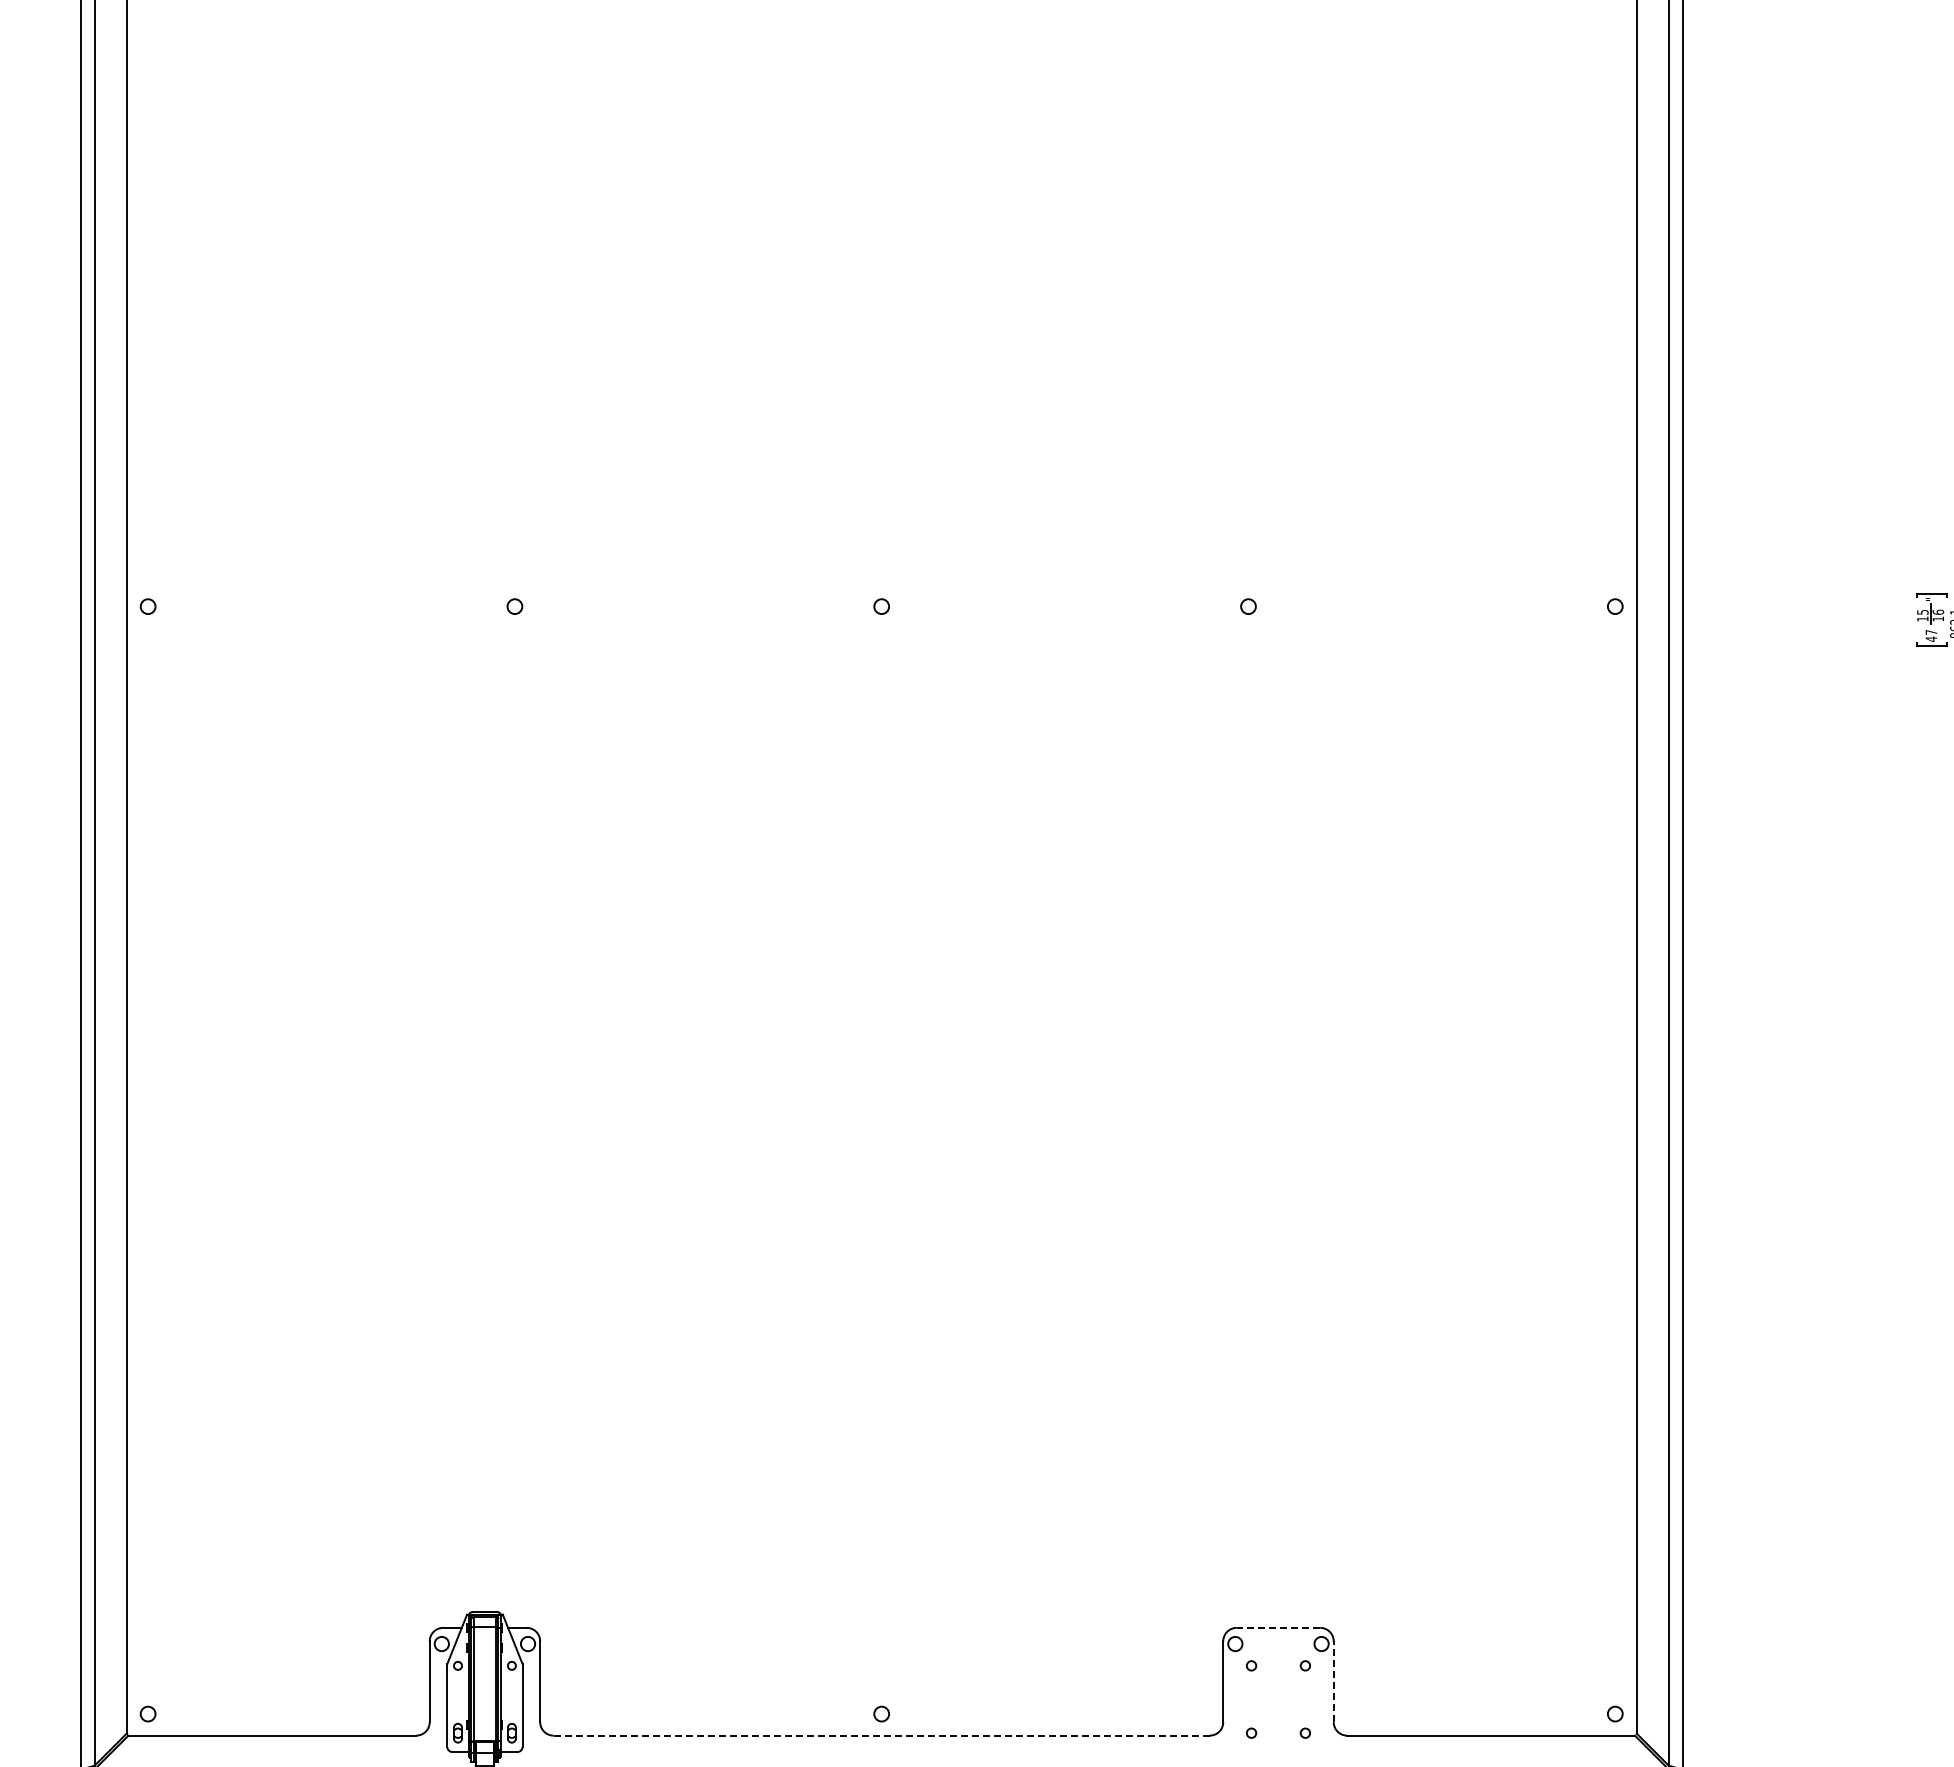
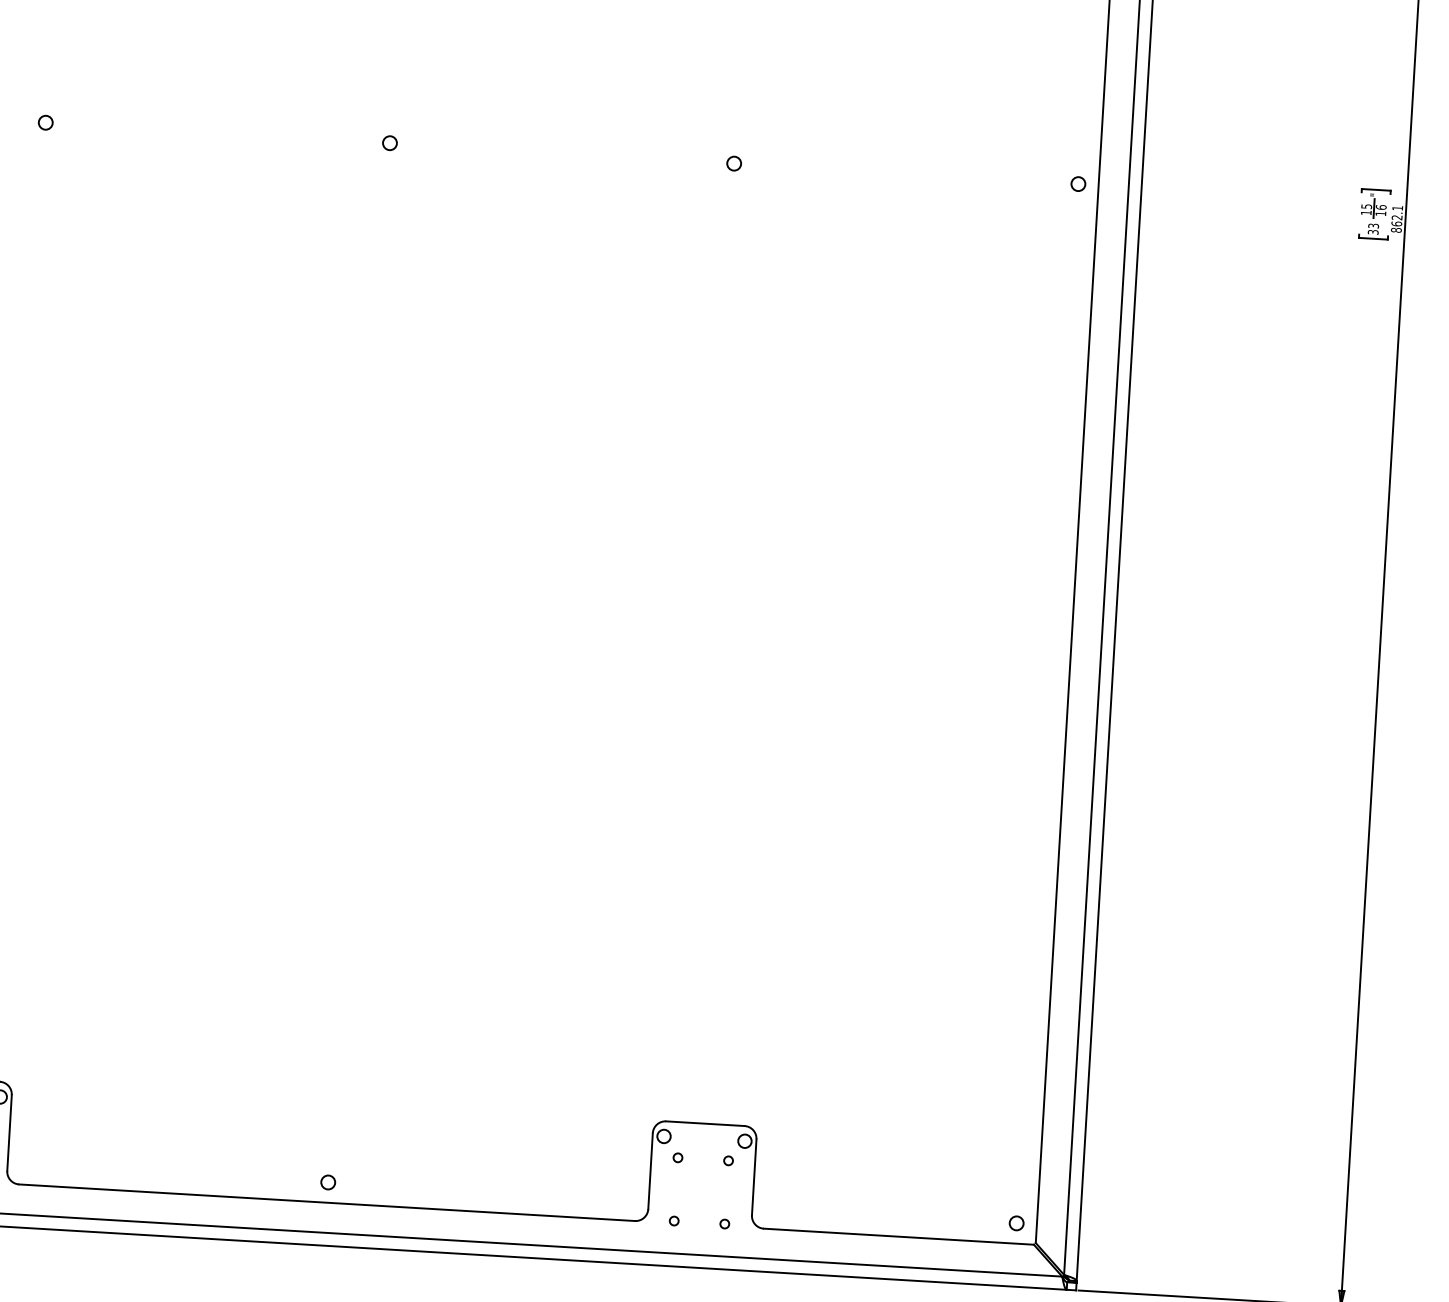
text: (1931, 635) -> (1373, 228), 47 -> 33
line: (1278, 1627) -> (705, 1123), dashed -> solid
line: (1333, 1681) -> (754, 1177), dashed -> solid
line: (881, 1735) -> (326, 1202), dashed -> solid

